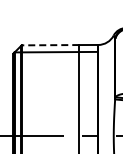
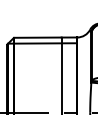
line: (50, 45) -> (37, 37), dashed -> solid

